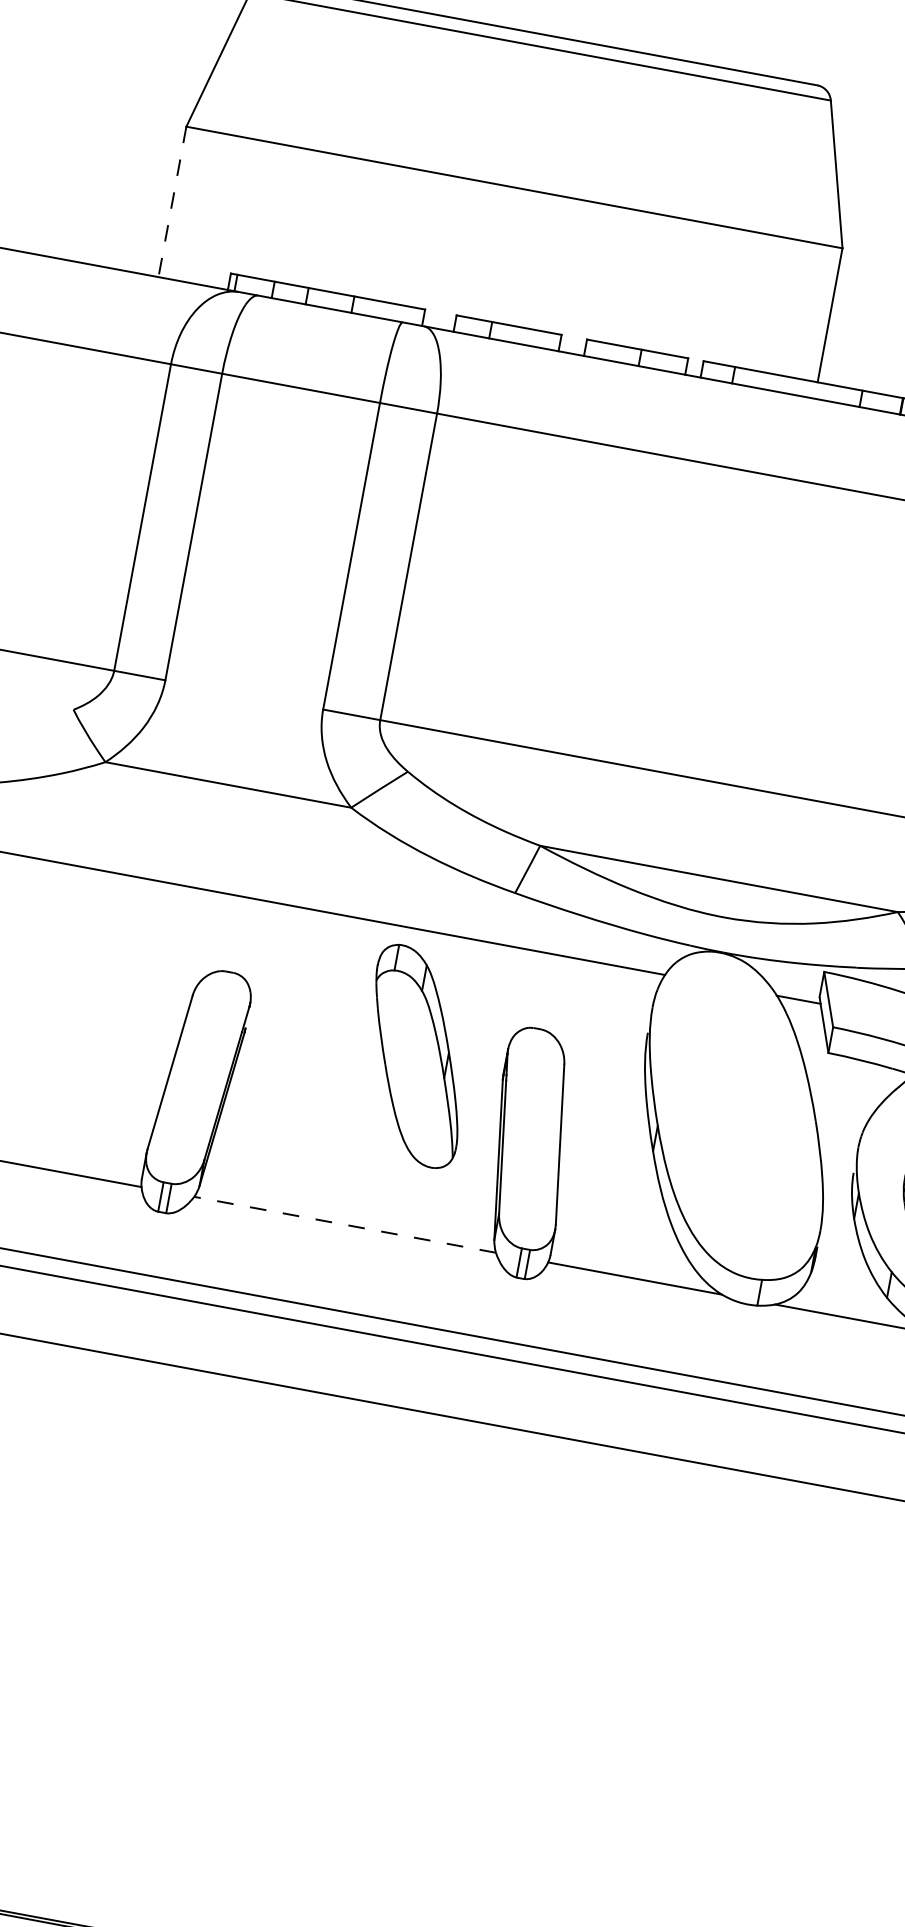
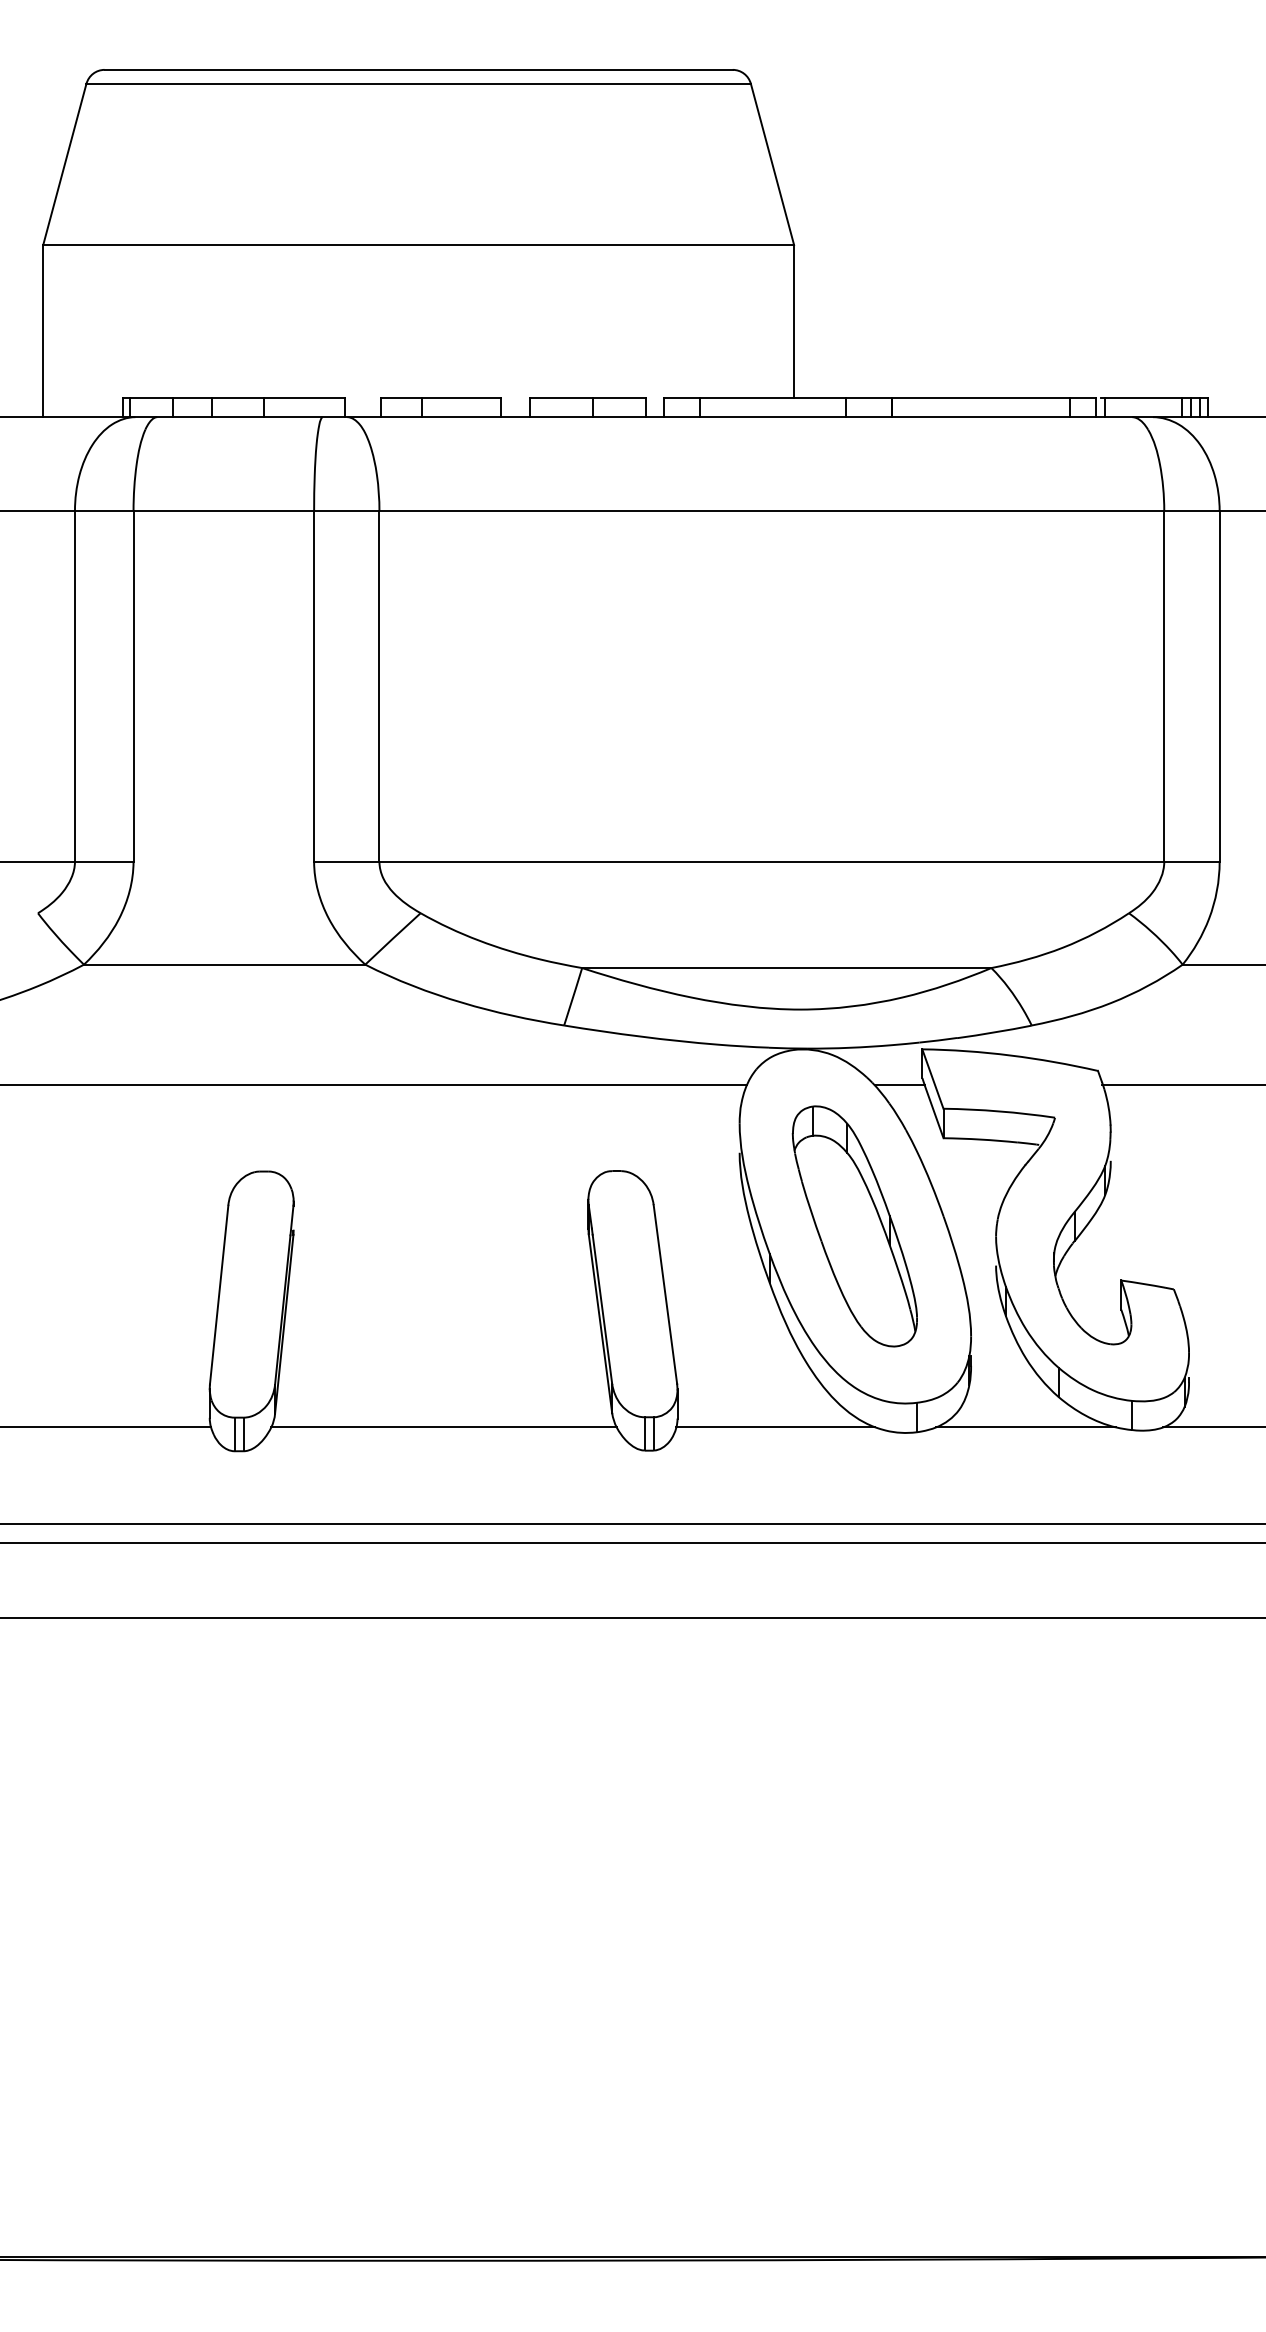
line: (172, 202) -> (43, 331), dashed -> solid
part: (416, 1056) -> (854, 1226), moved
line: (345, 1224) -> (444, 1427), dashed -> solid

